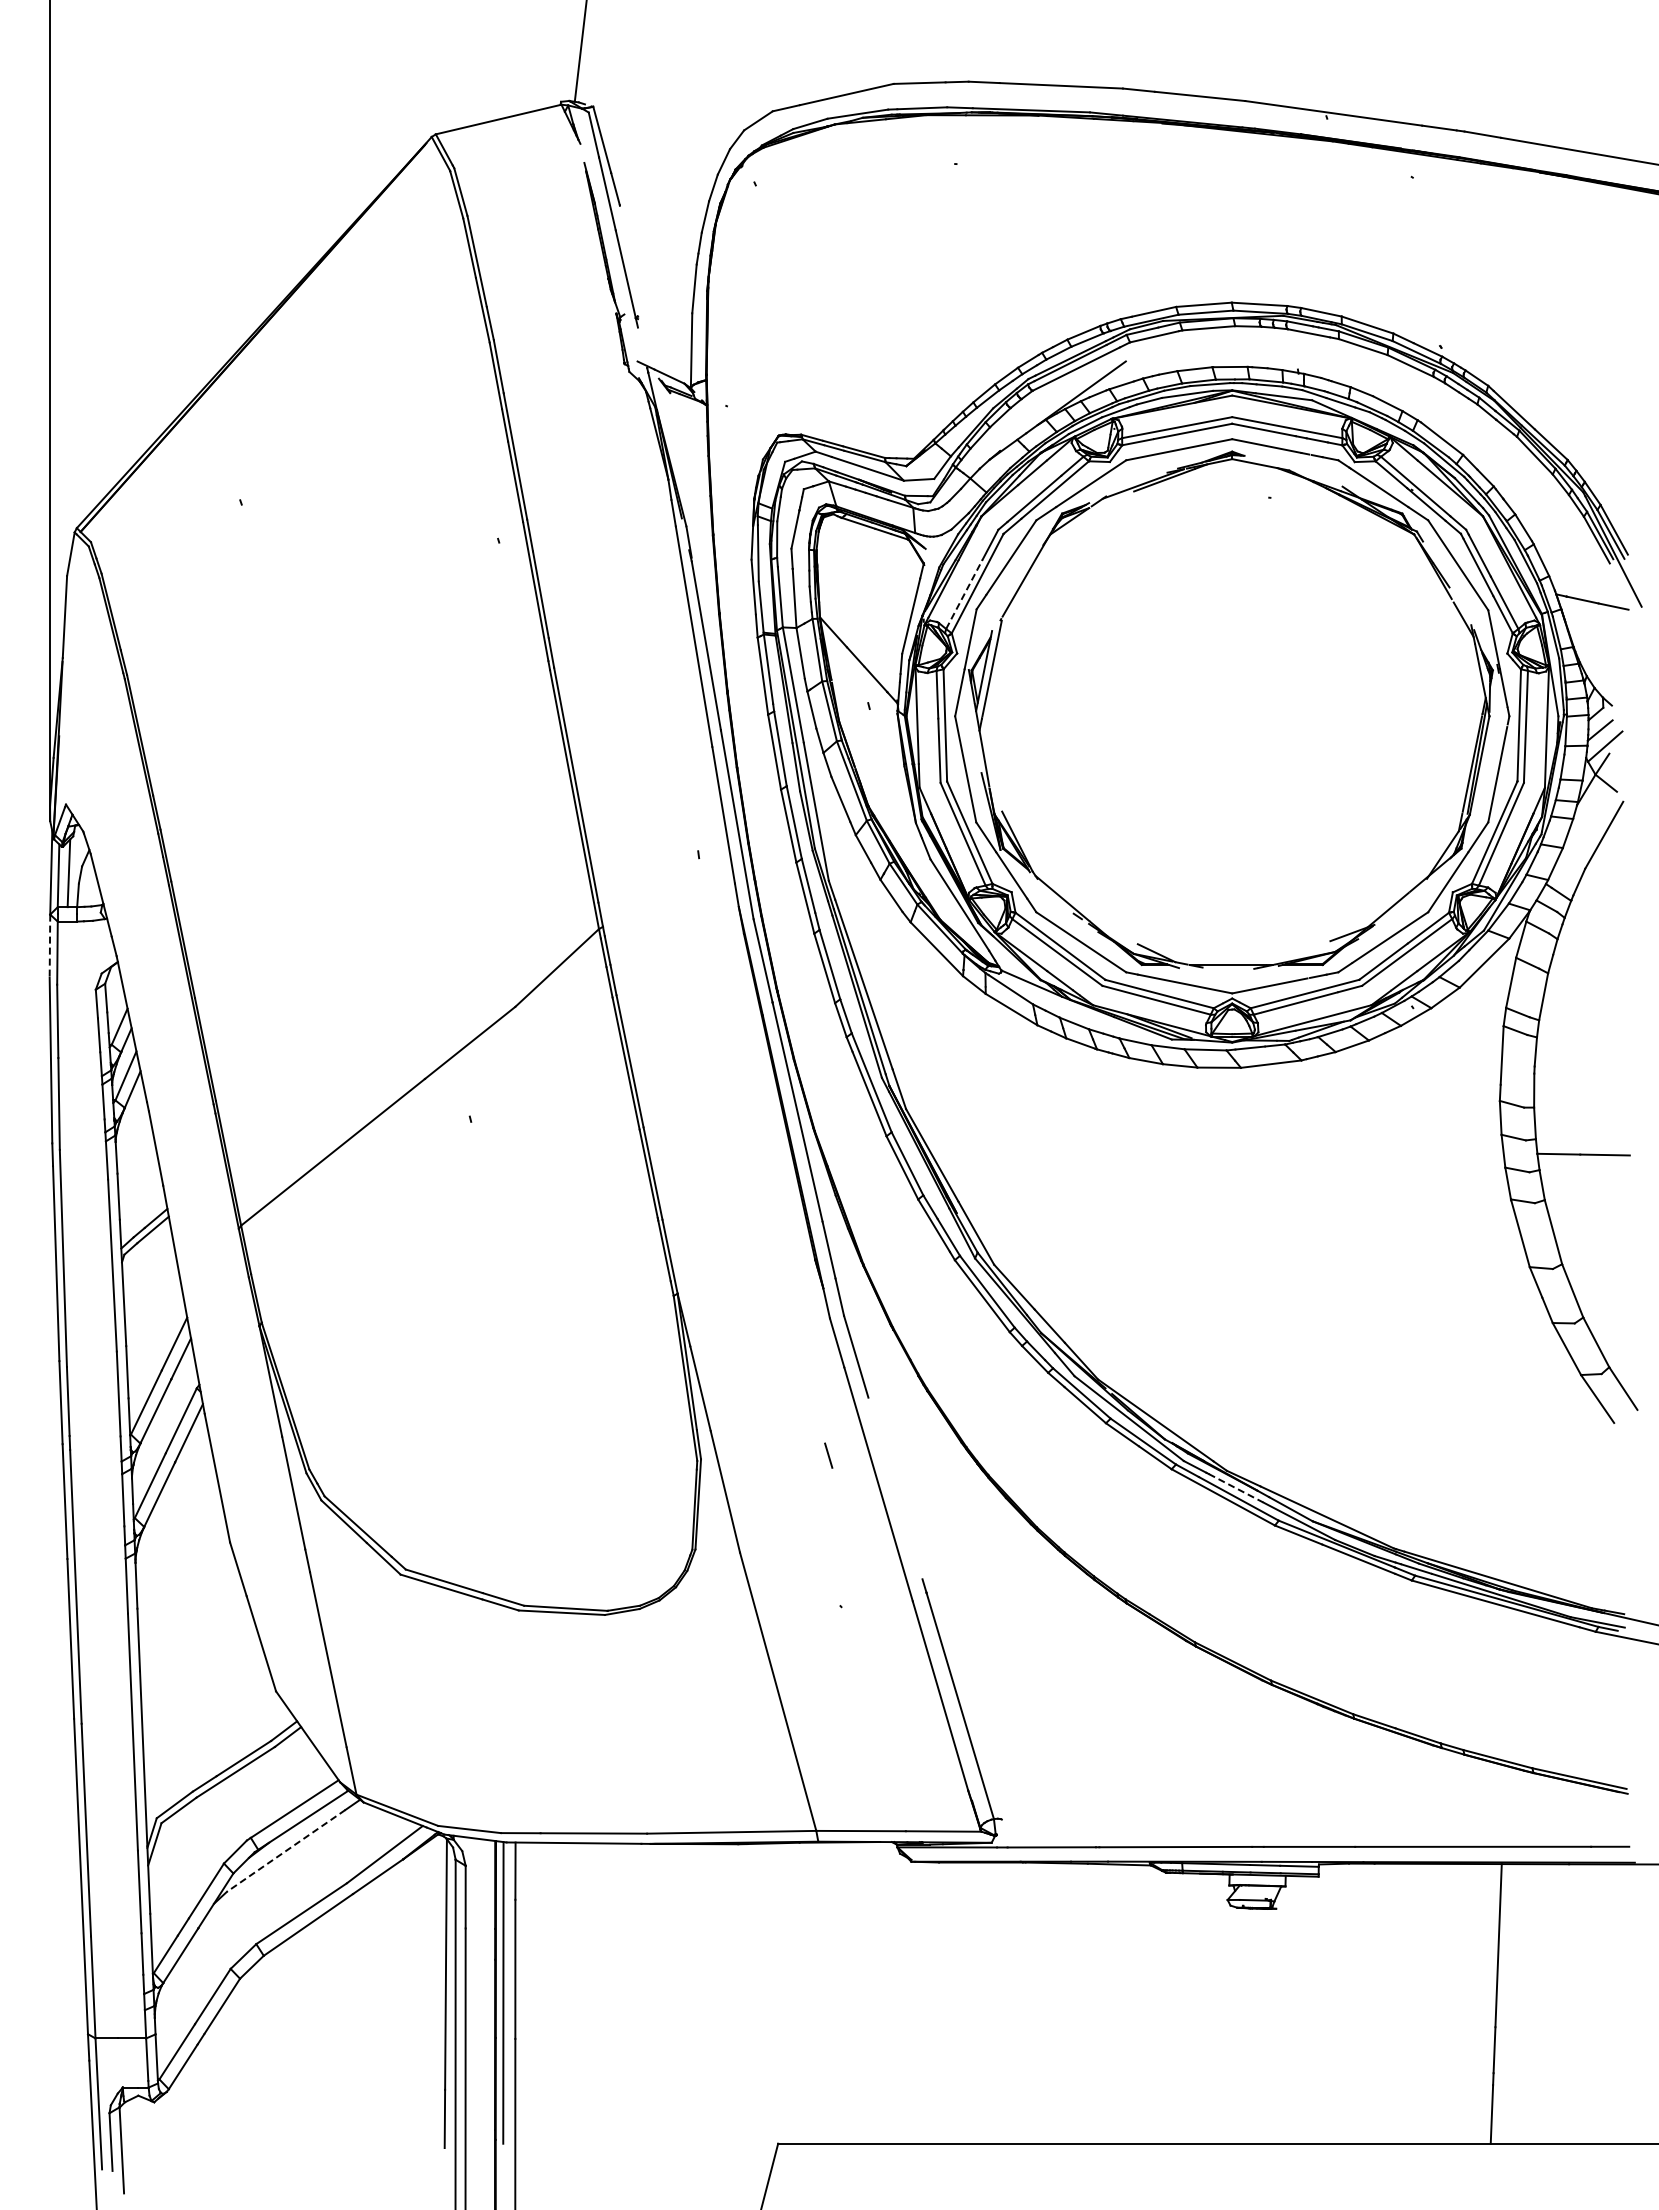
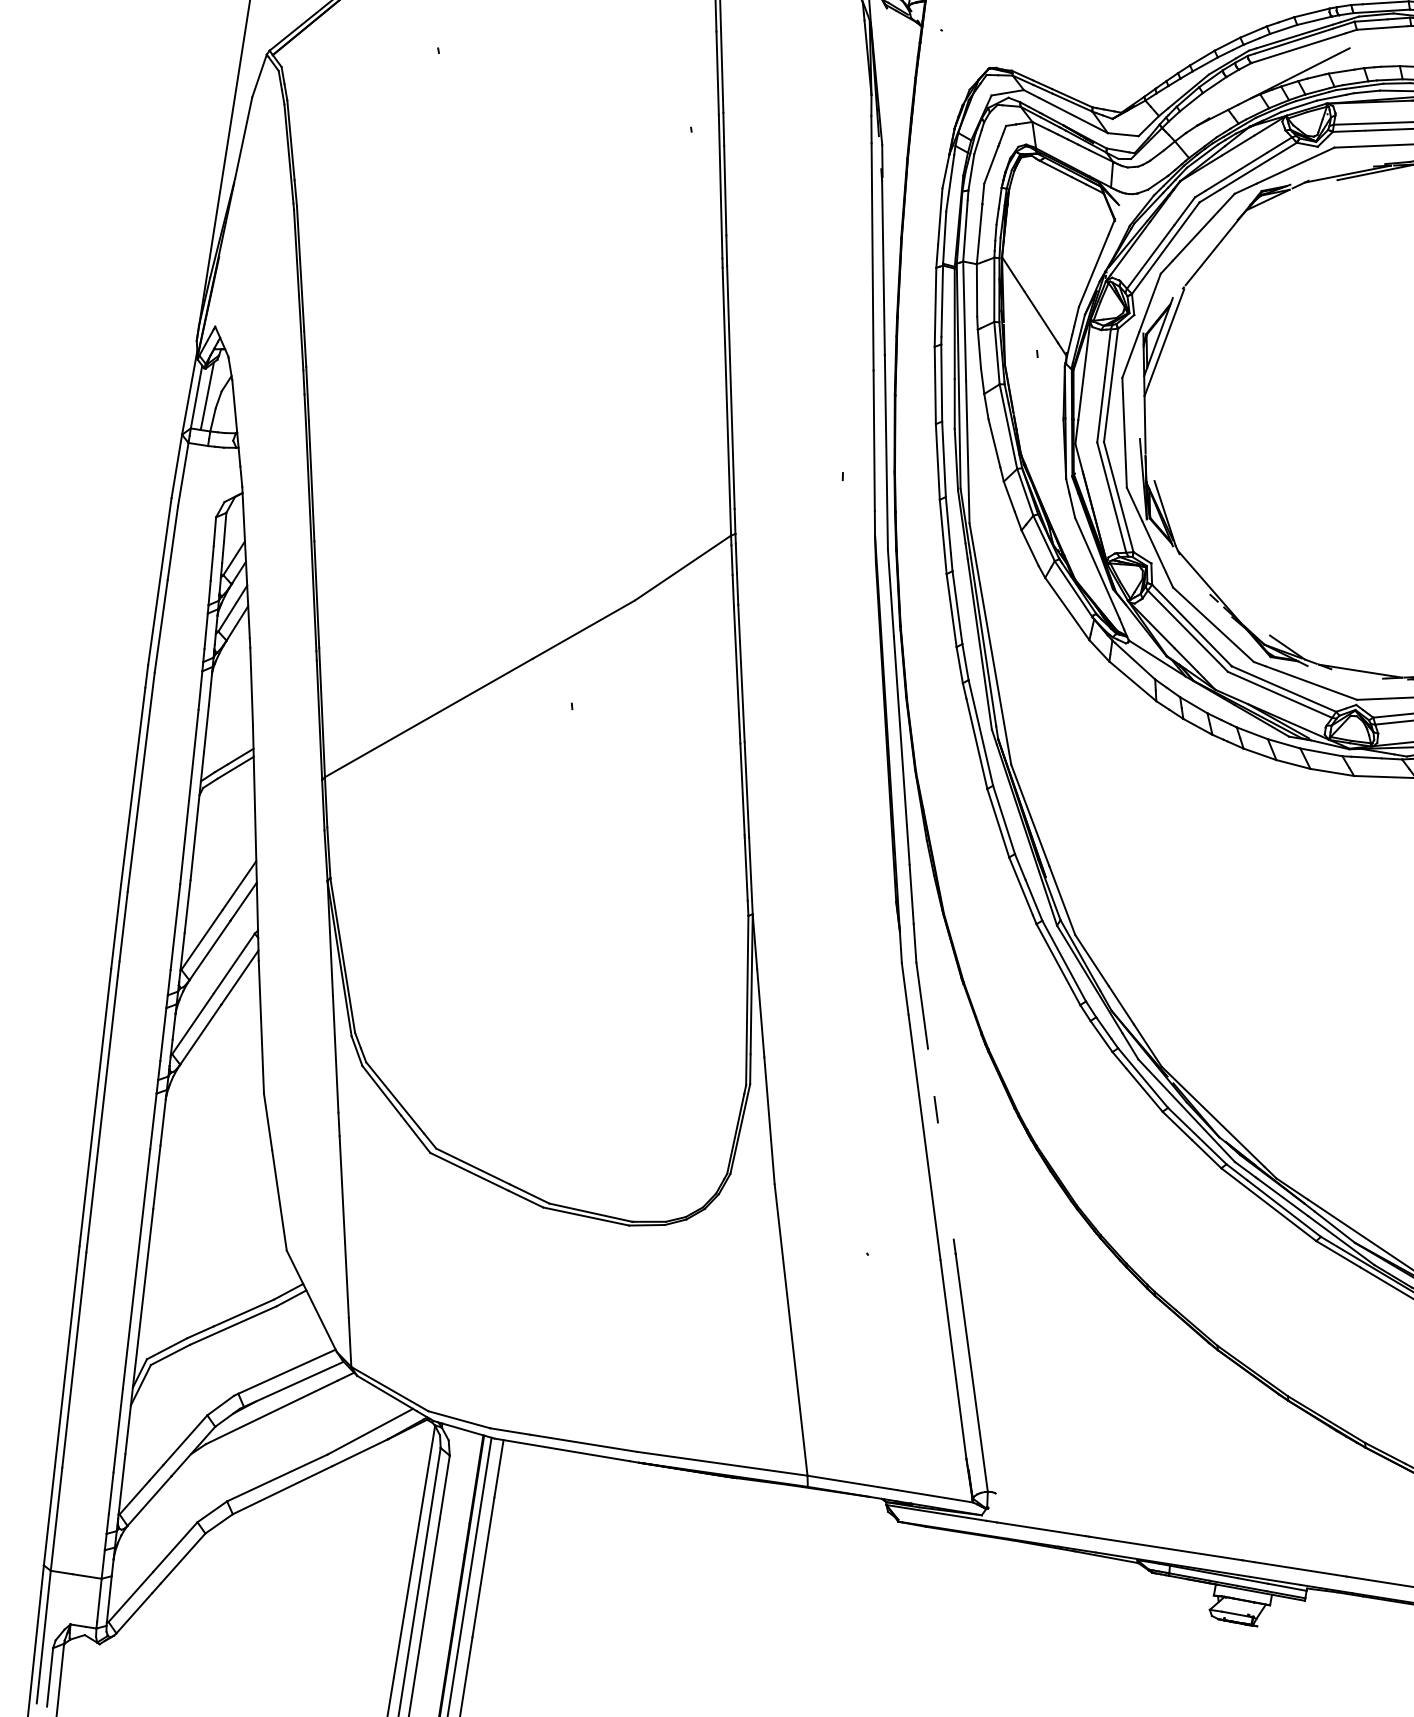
line: (964, 594) -> (1150, 256), dashed -> solid
line: (49, 946) -> (176, 466), dashed -> solid
line: (828, 1455) -> (936, 1109), moved
line: (1235, 1488) -> (1282, 1197), dashed -> solid
line: (286, 1850) -> (272, 1412), dashed -> solid

